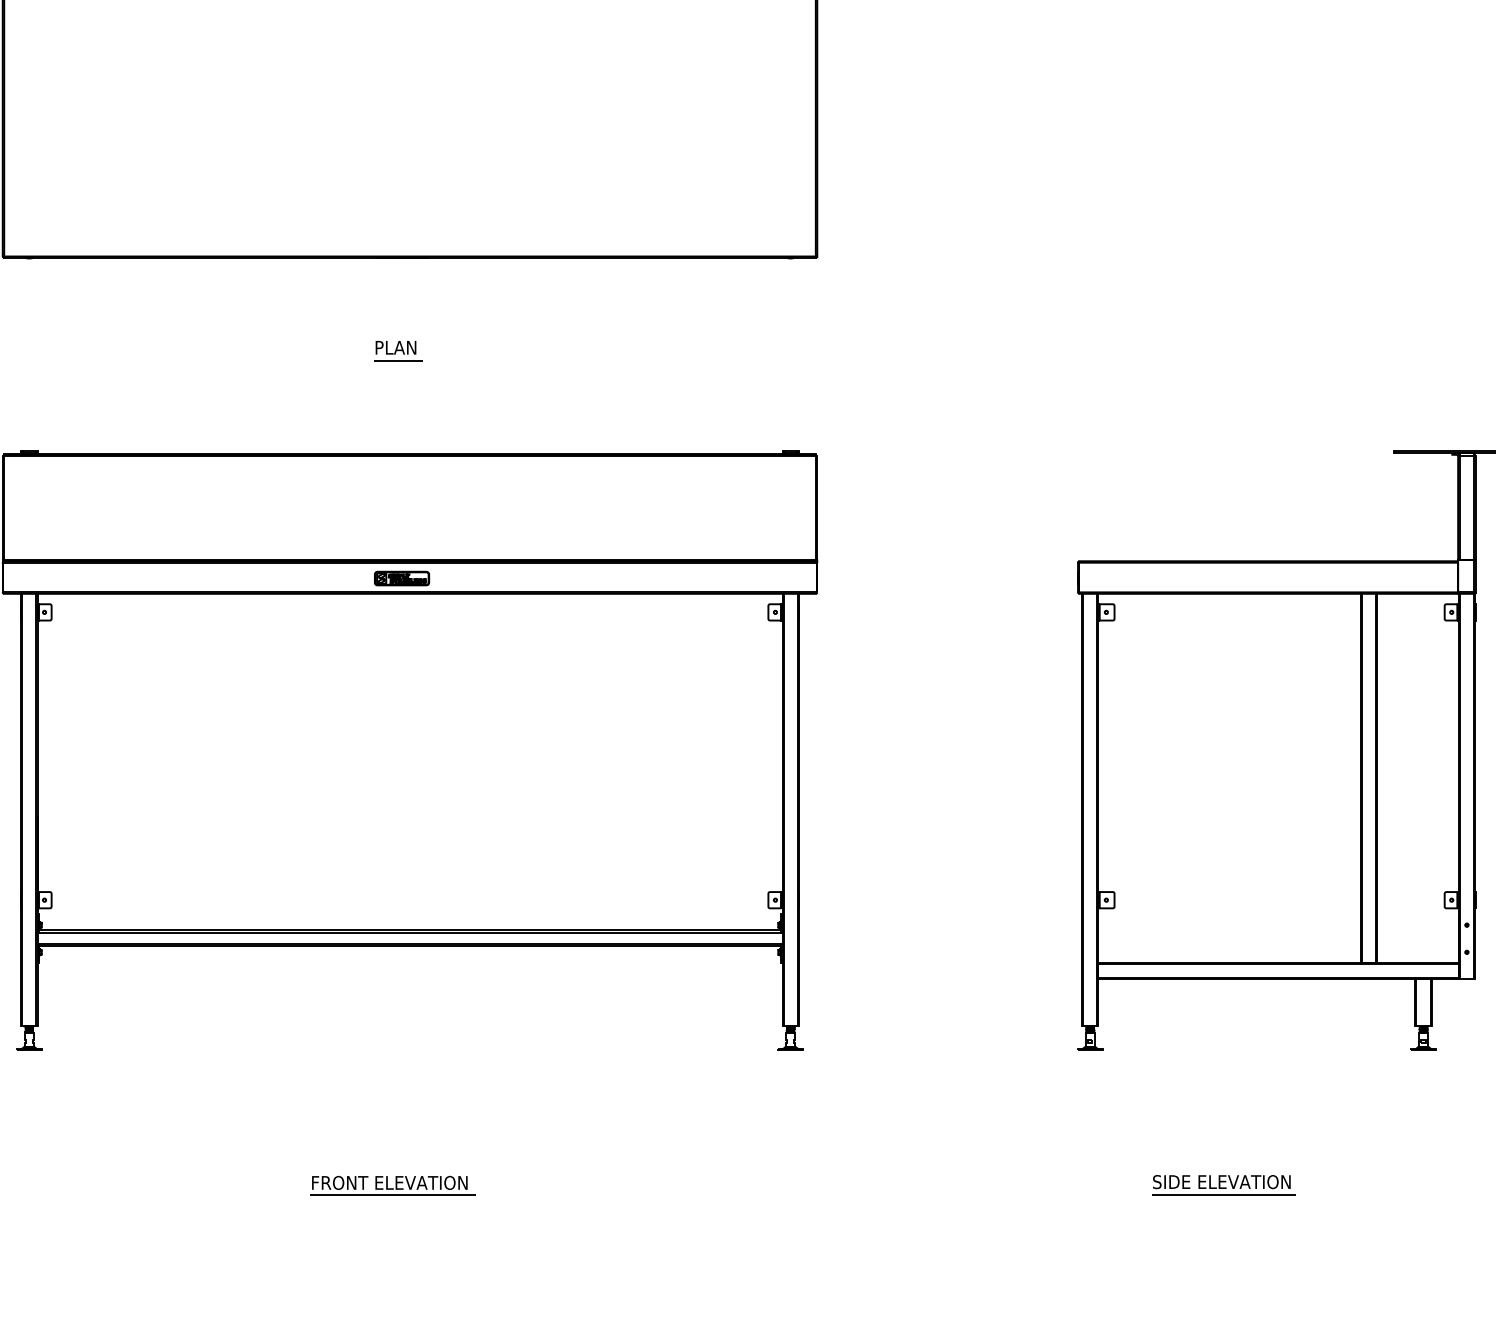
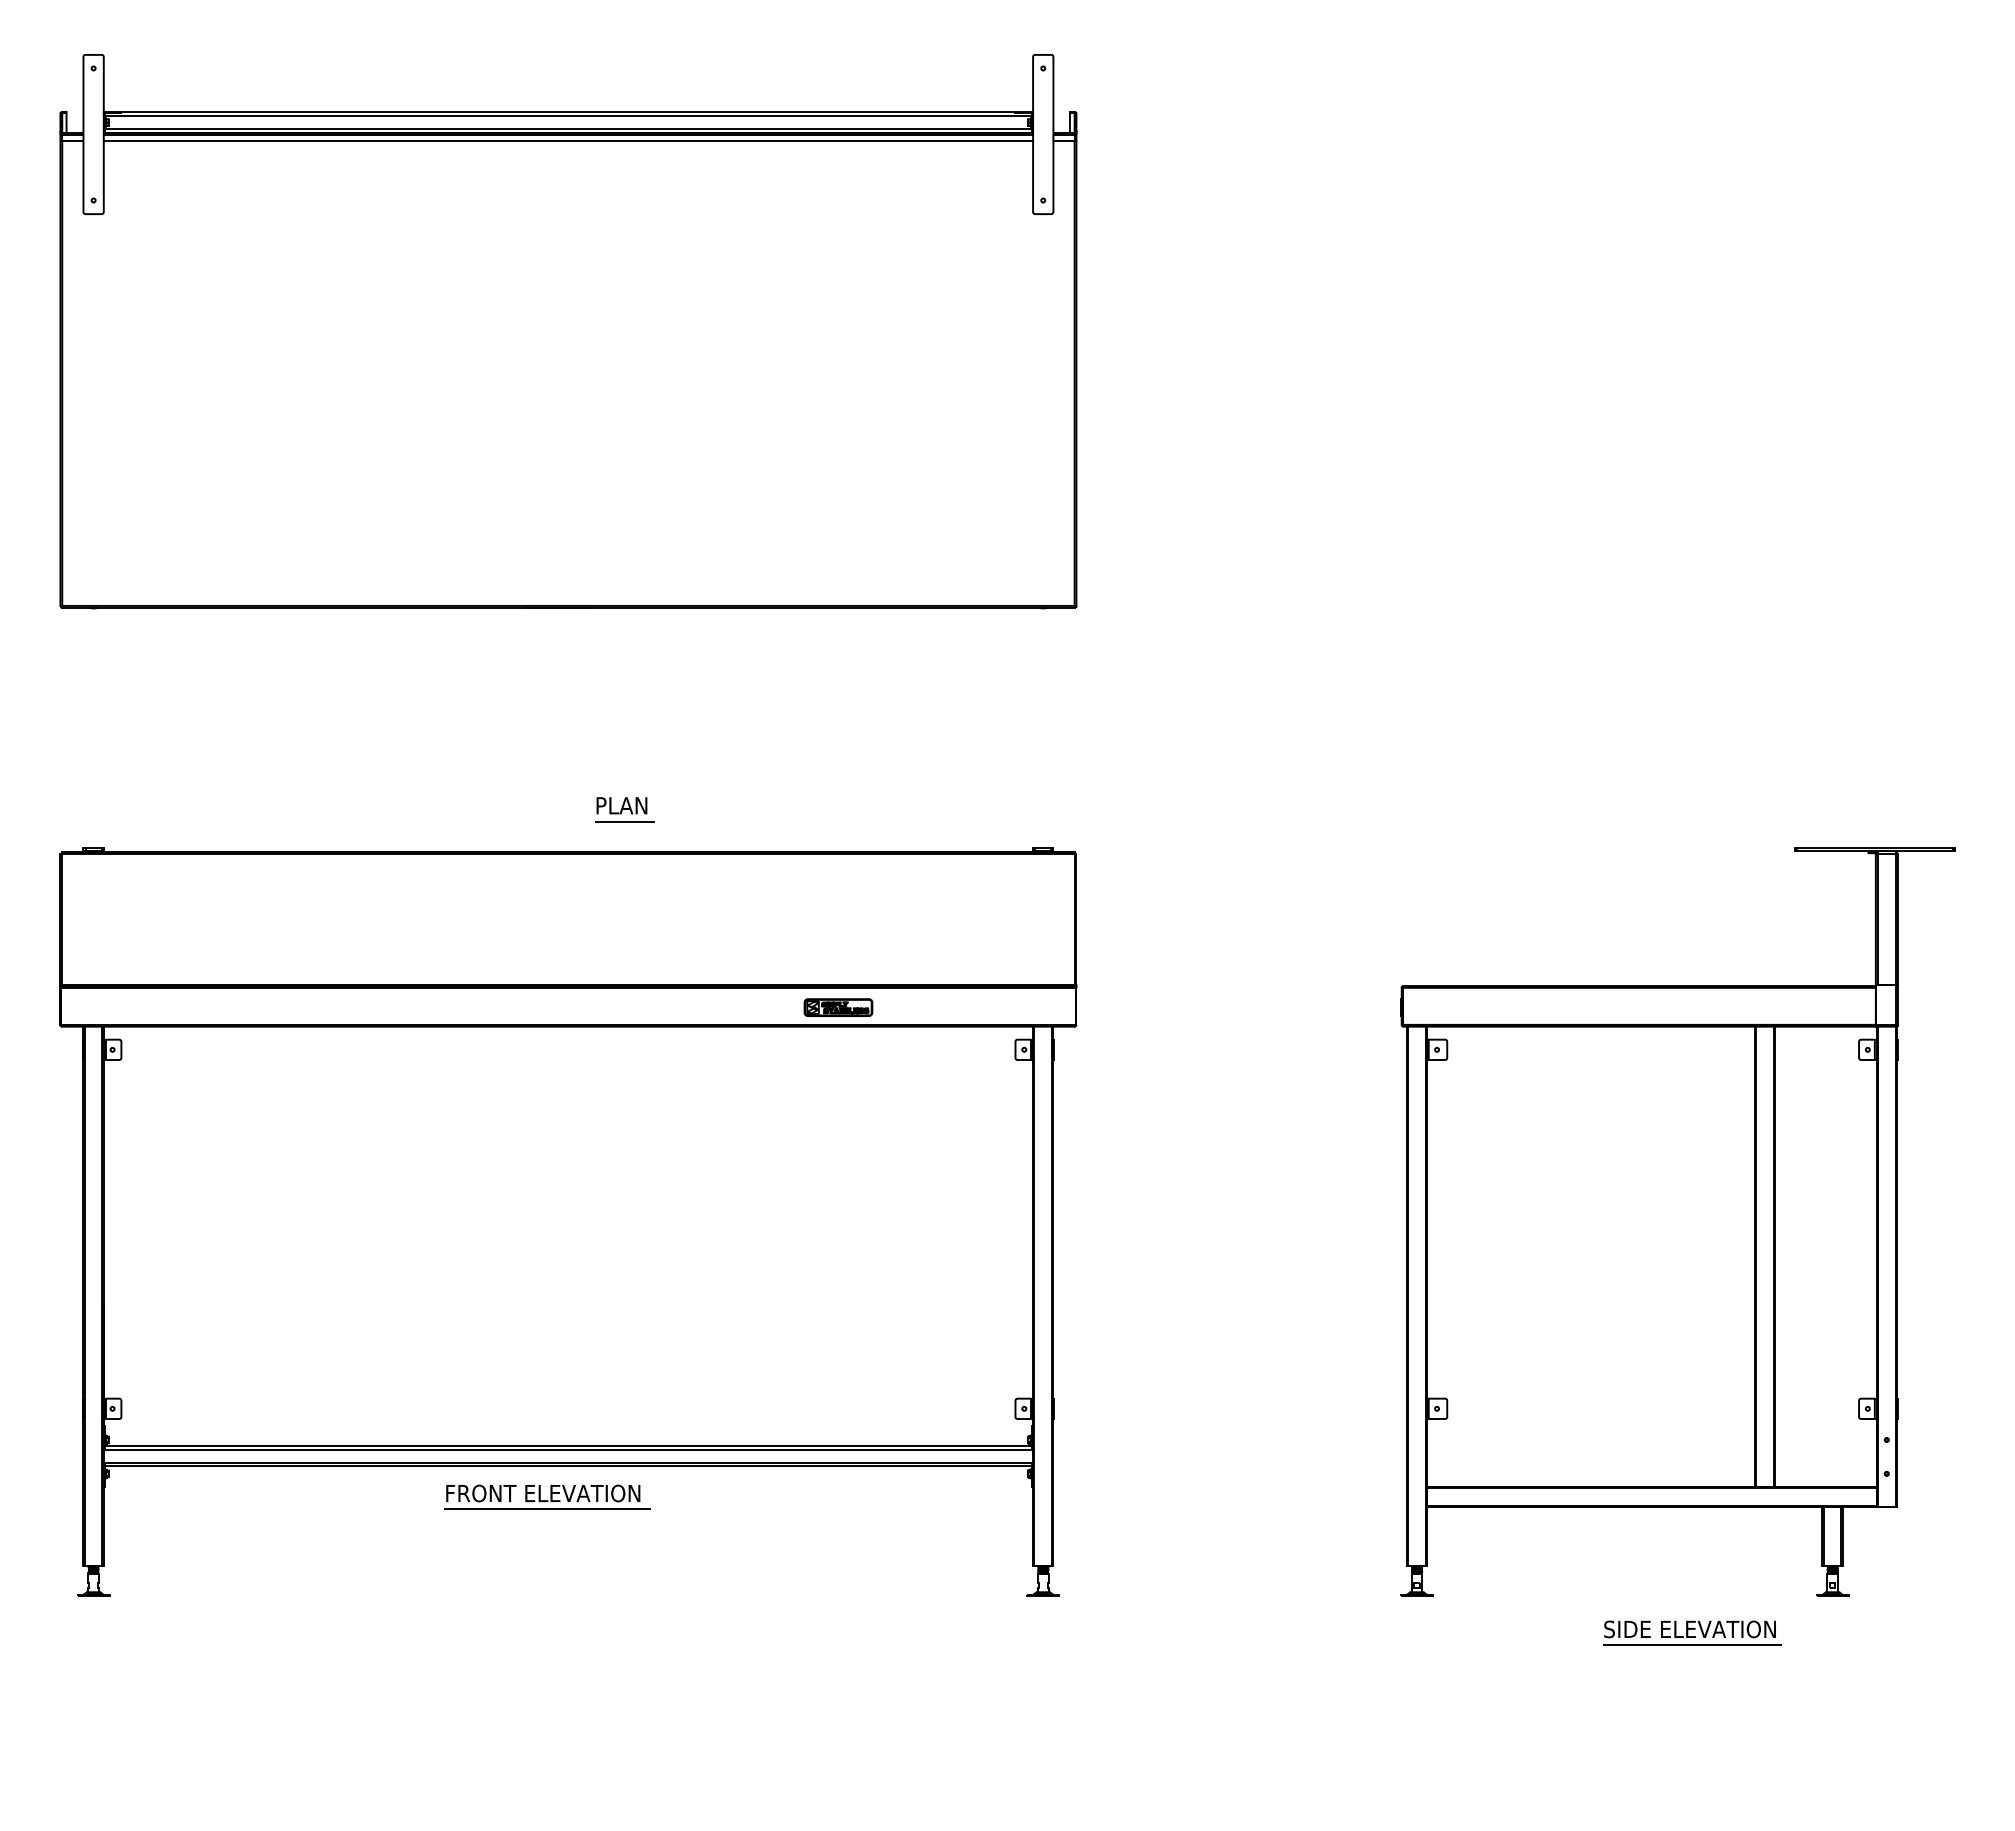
part: (398, 350) -> (624, 809), moved
part: (402, 578) -> (838, 1007), moved
part: (1223, 1184) -> (1692, 1632), moved
part: (393, 1185) -> (547, 1496), moved

